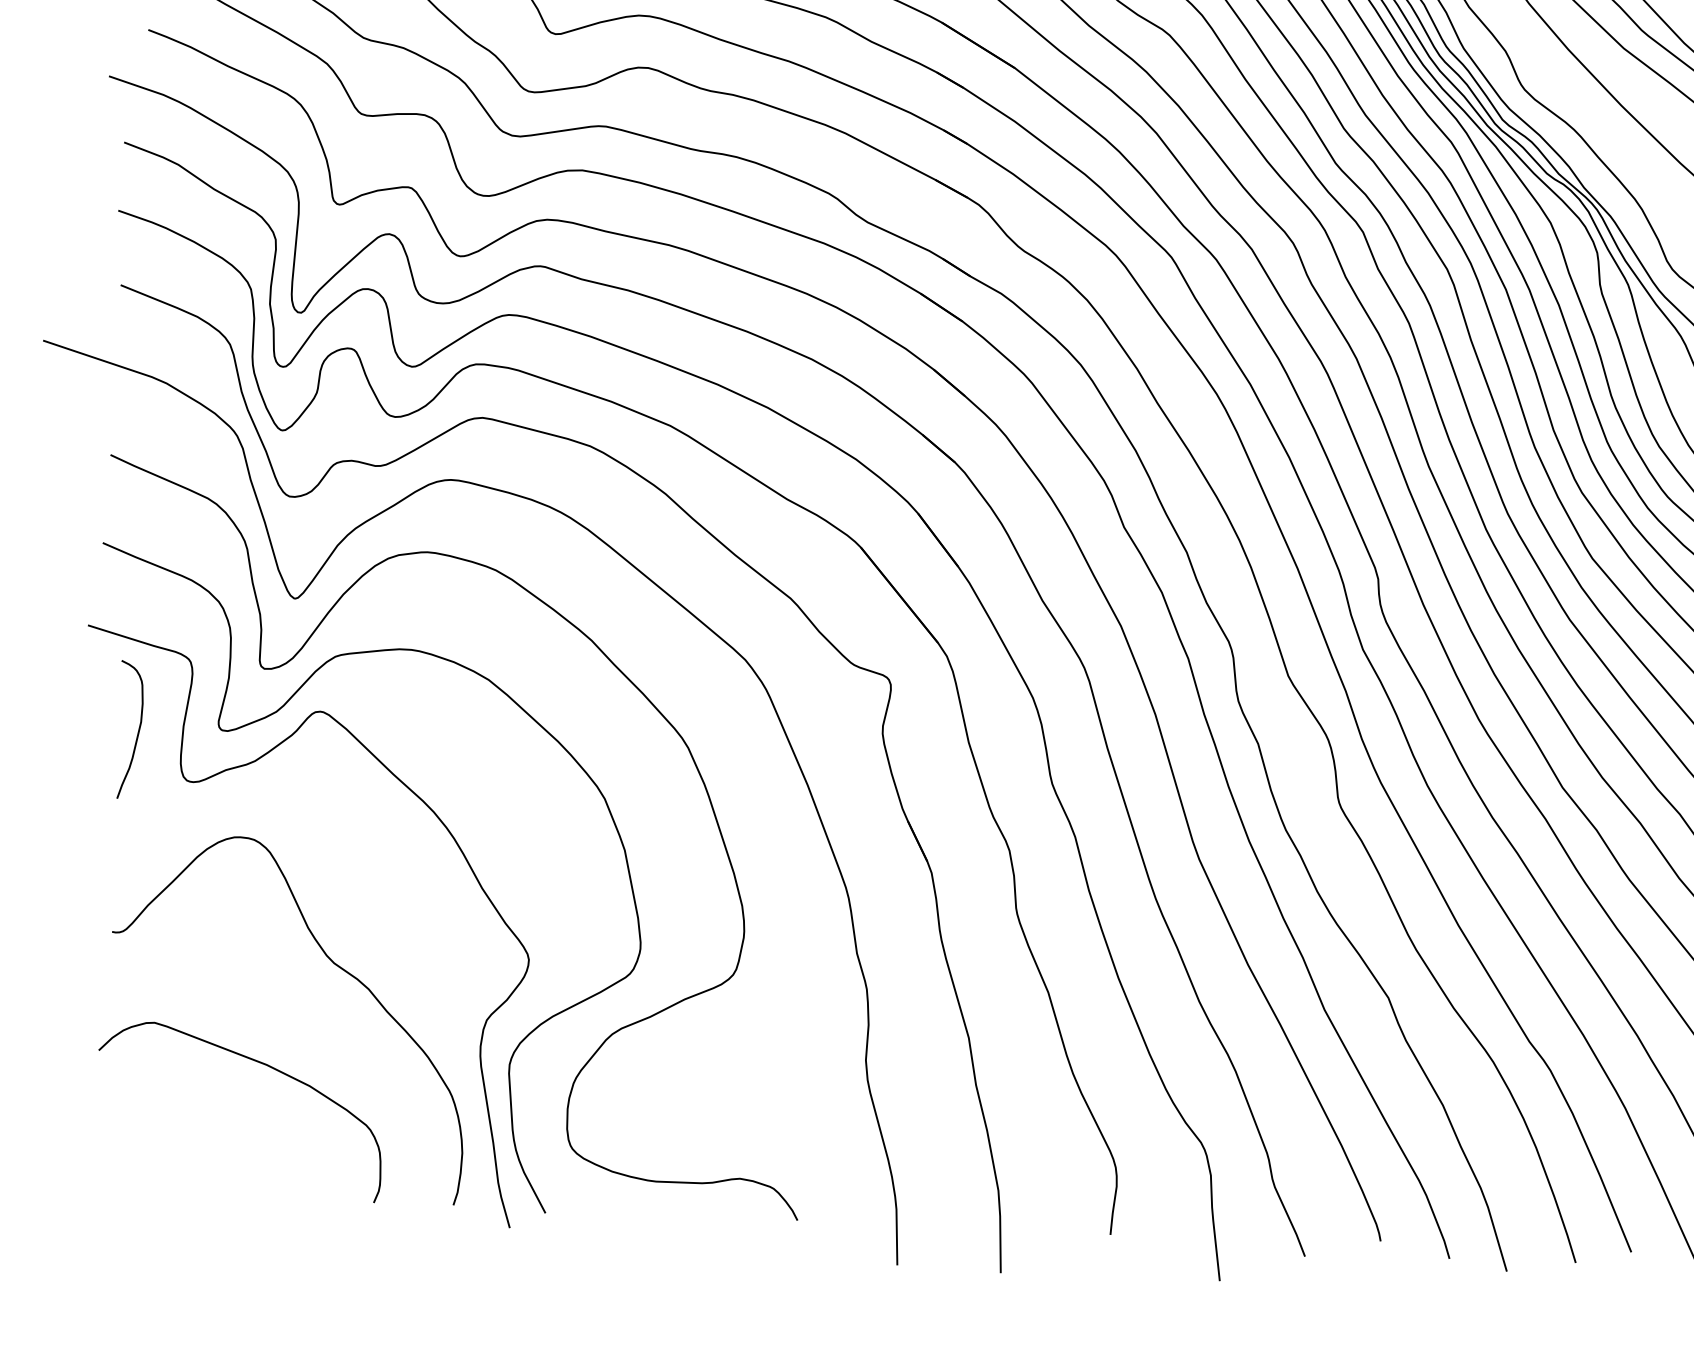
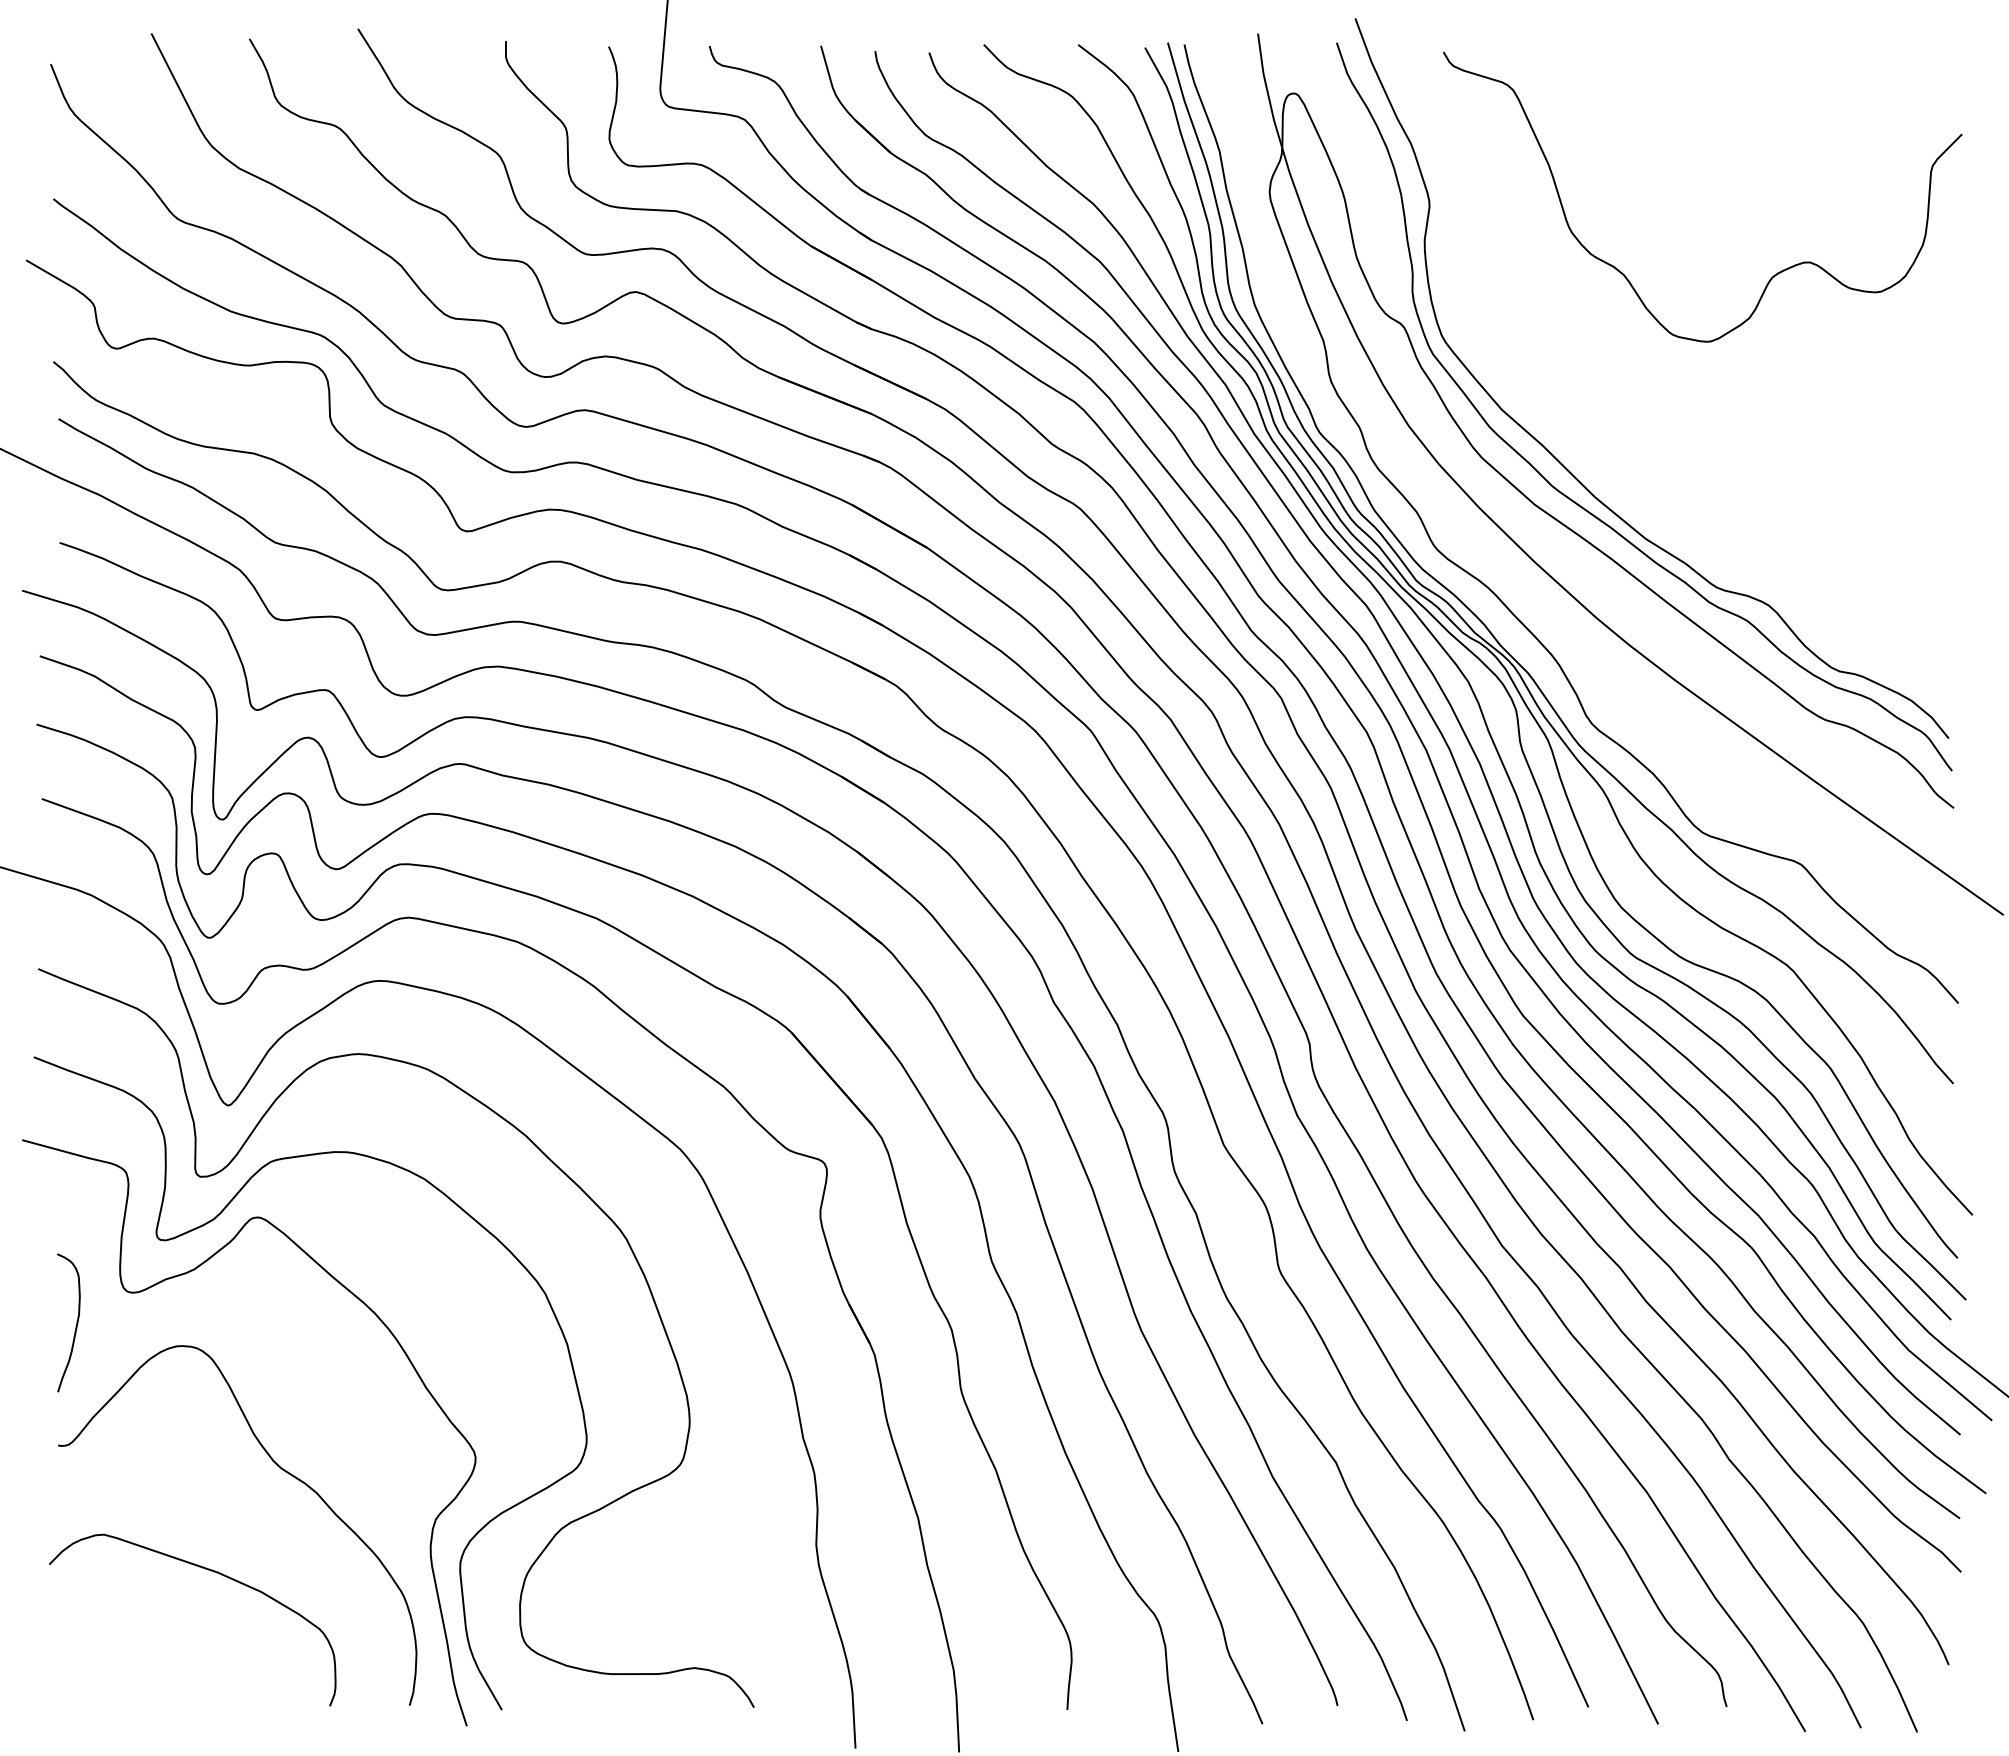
curve: (138, 729) -> (76, 1322), moved

